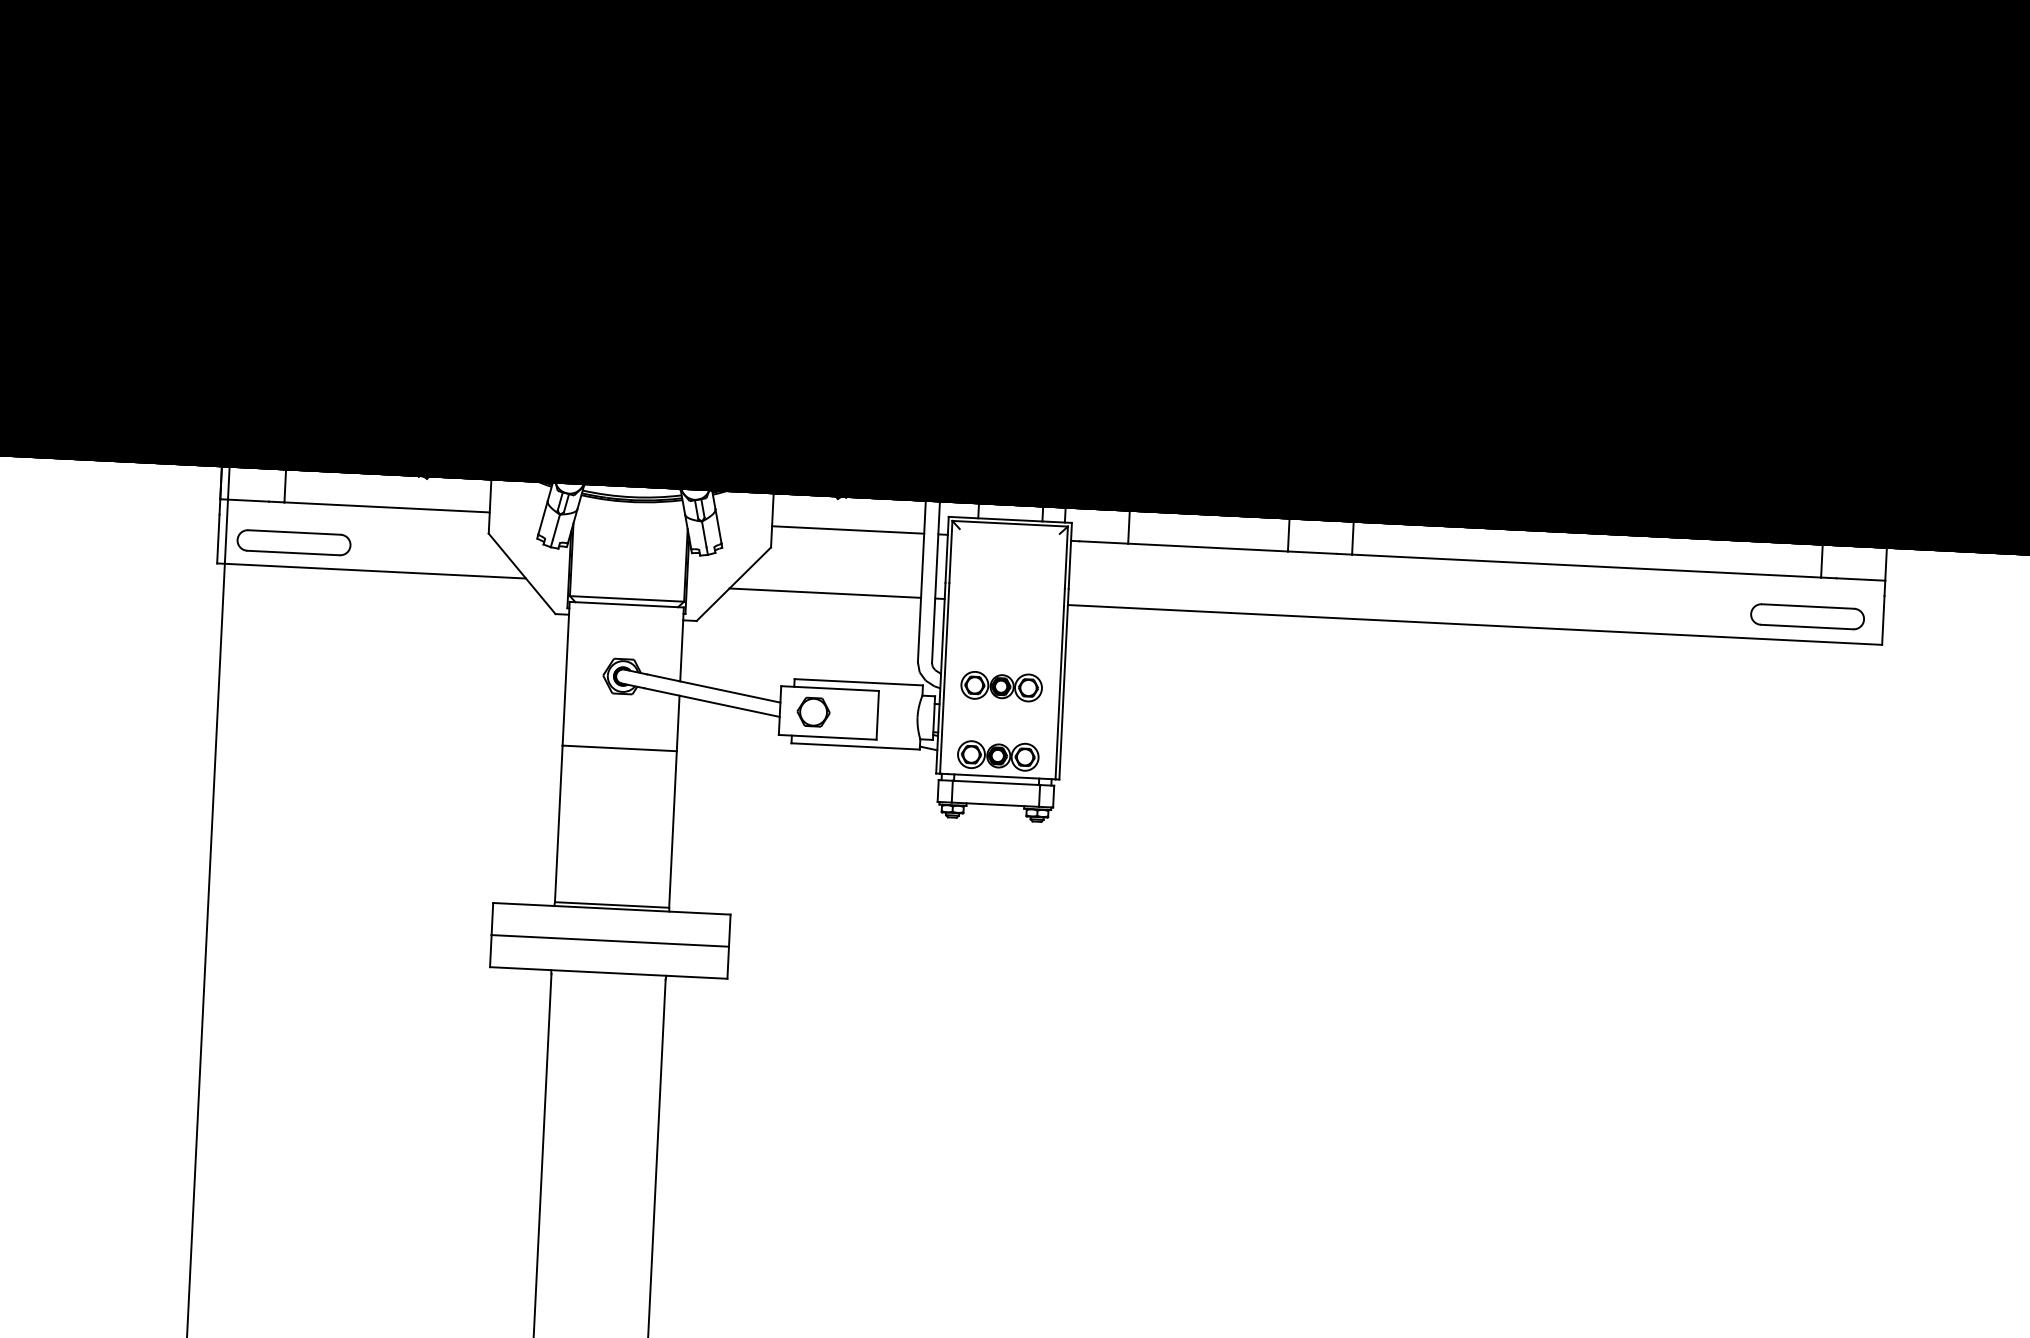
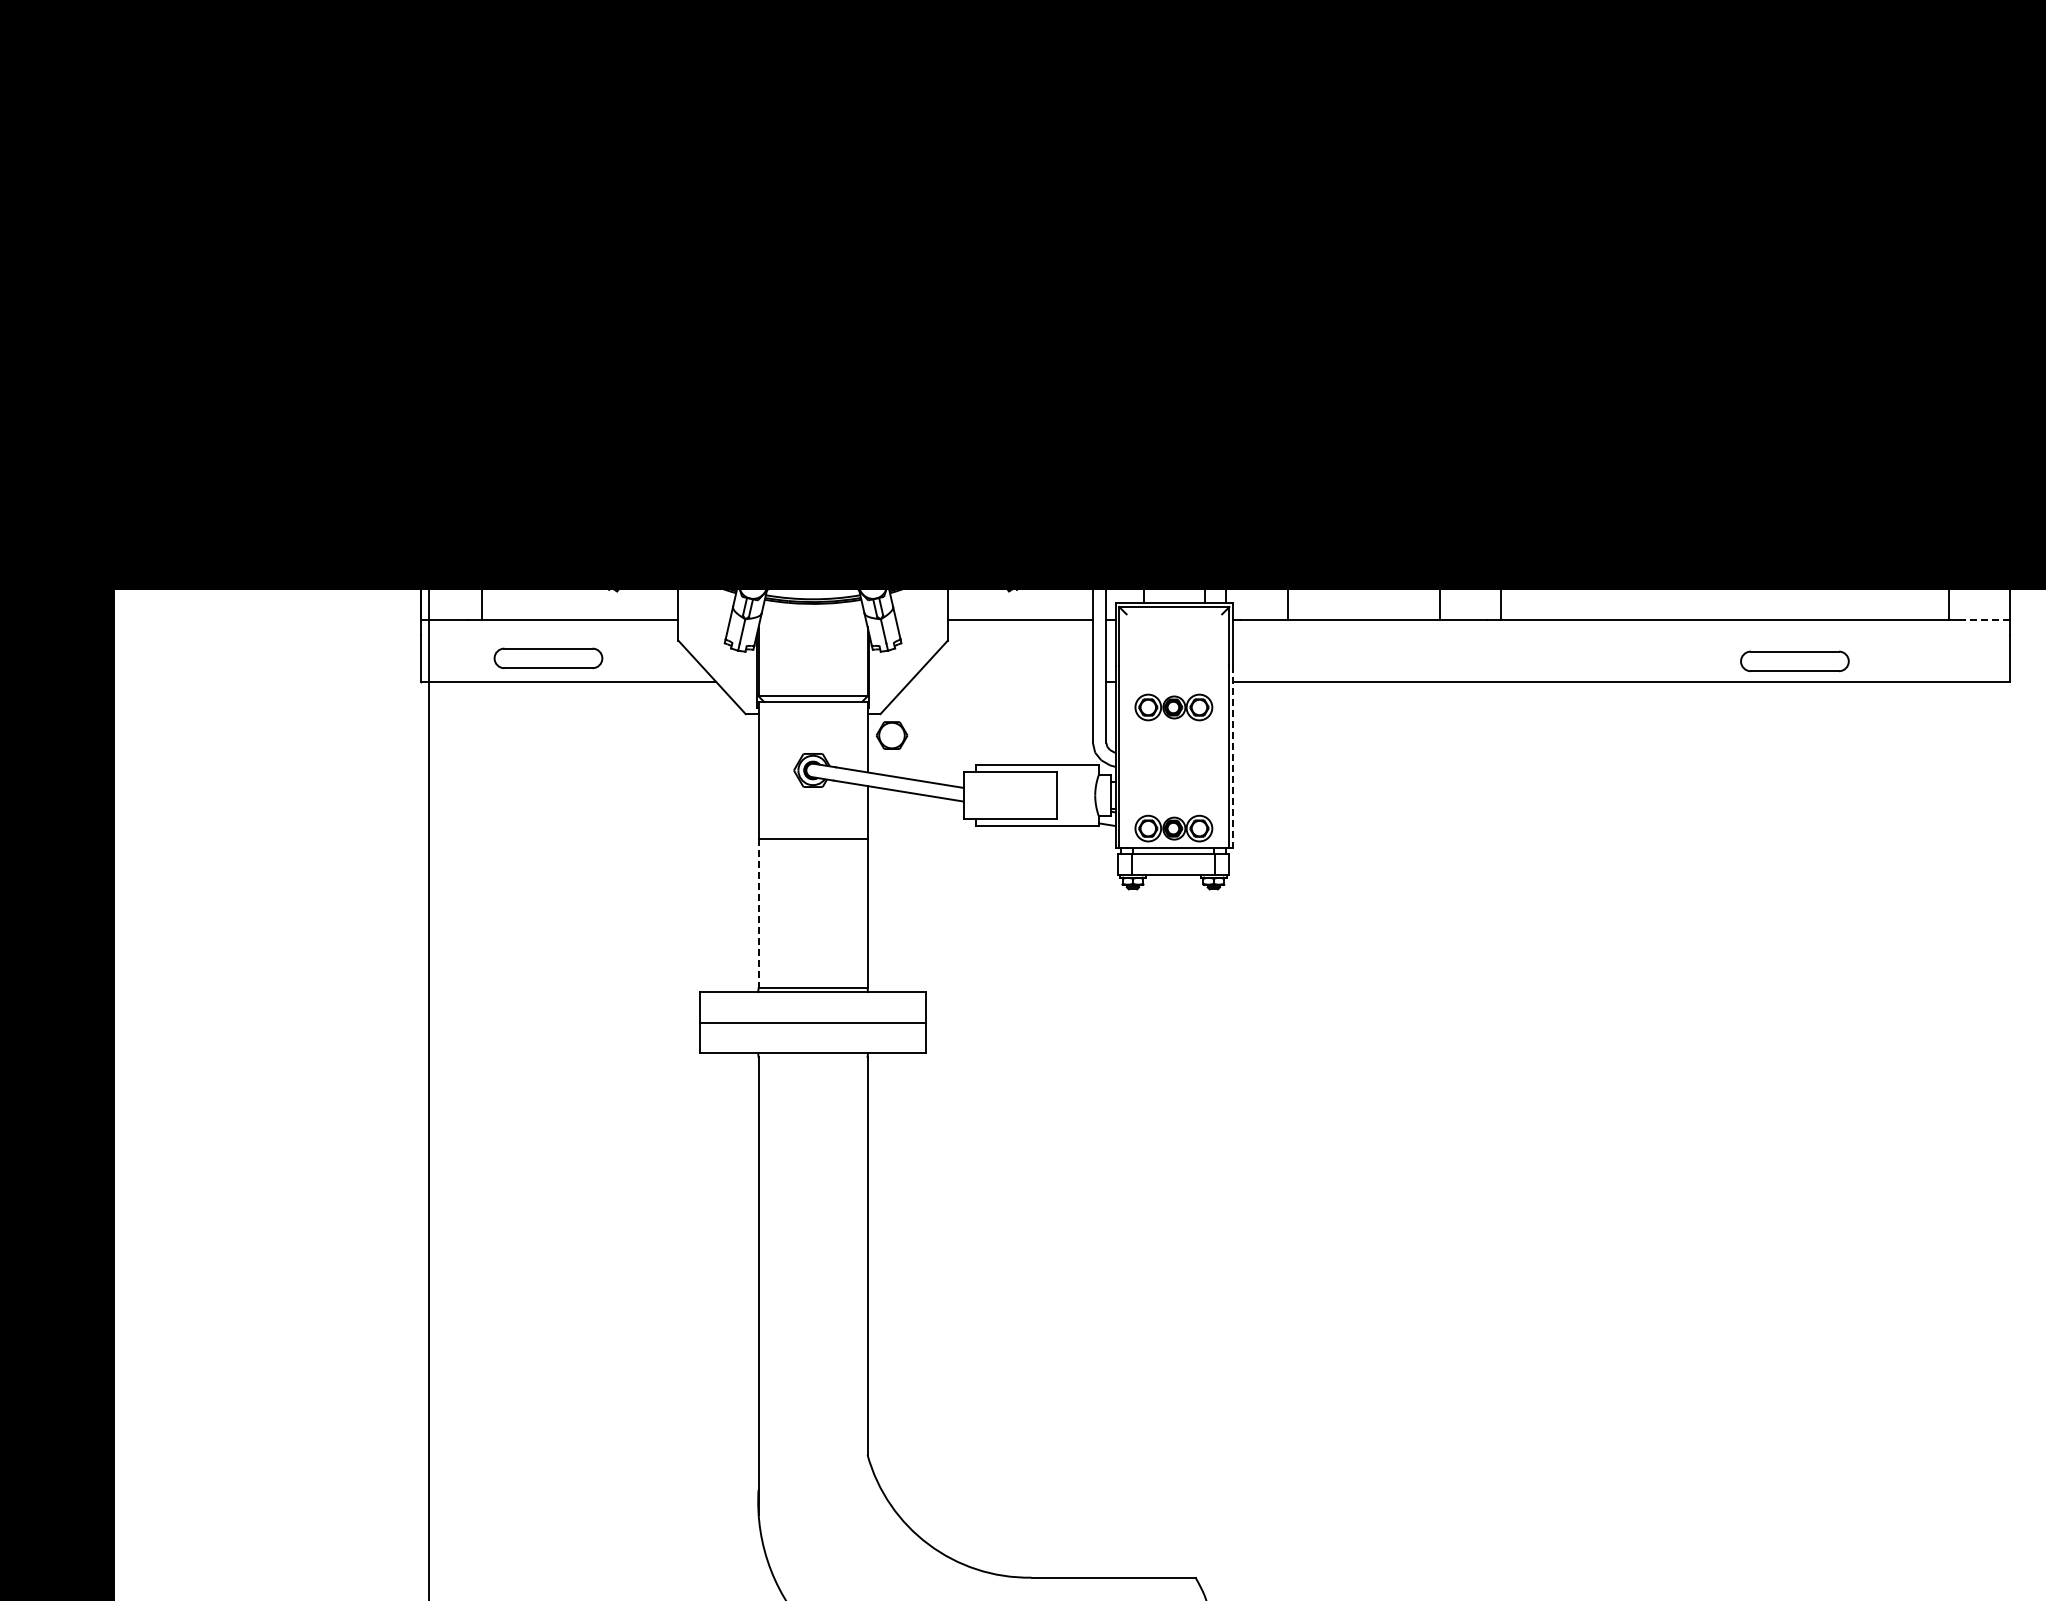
part: (294, 542) -> (548, 658), moved
line: (1860, 579) -> (1986, 620), solid -> dashed
line: (825, 592) -> (1001, 681), removed
part: (1807, 616) -> (1794, 661), moved
line: (1064, 684) -> (1233, 757), solid -> dashed
part: (1001, 686) -> (1173, 707), moved
part: (813, 712) -> (891, 735), moved
line: (558, 823) -> (758, 913), solid -> dashed

